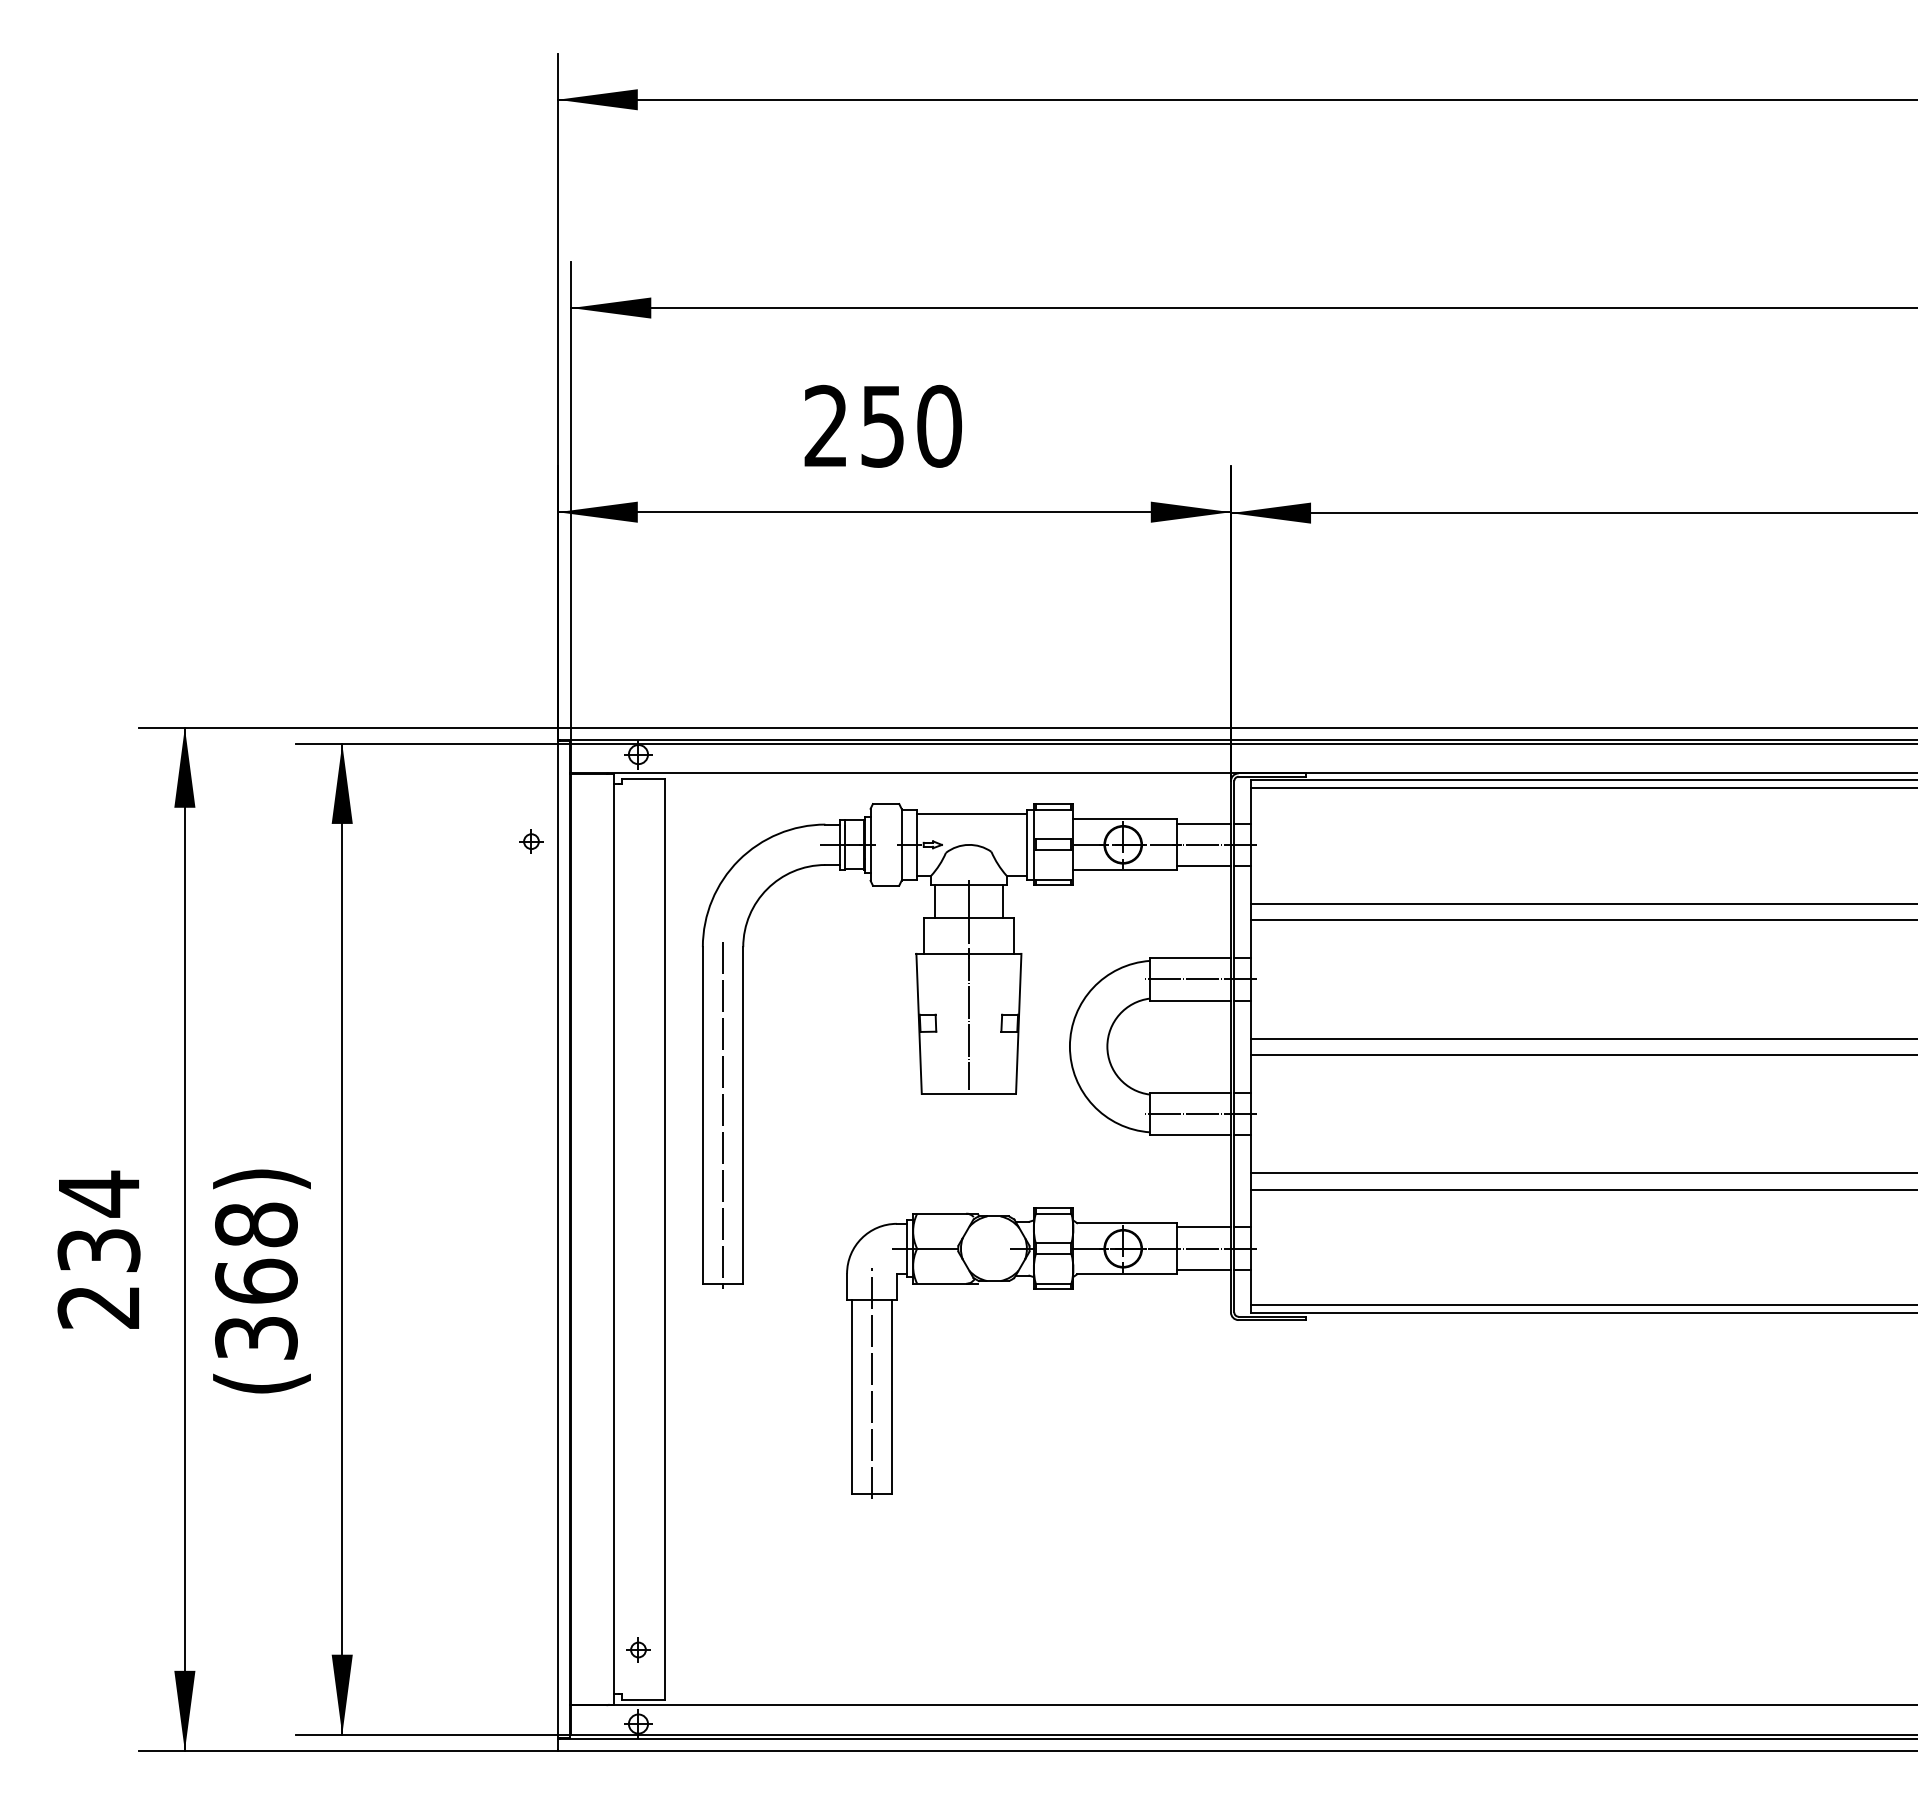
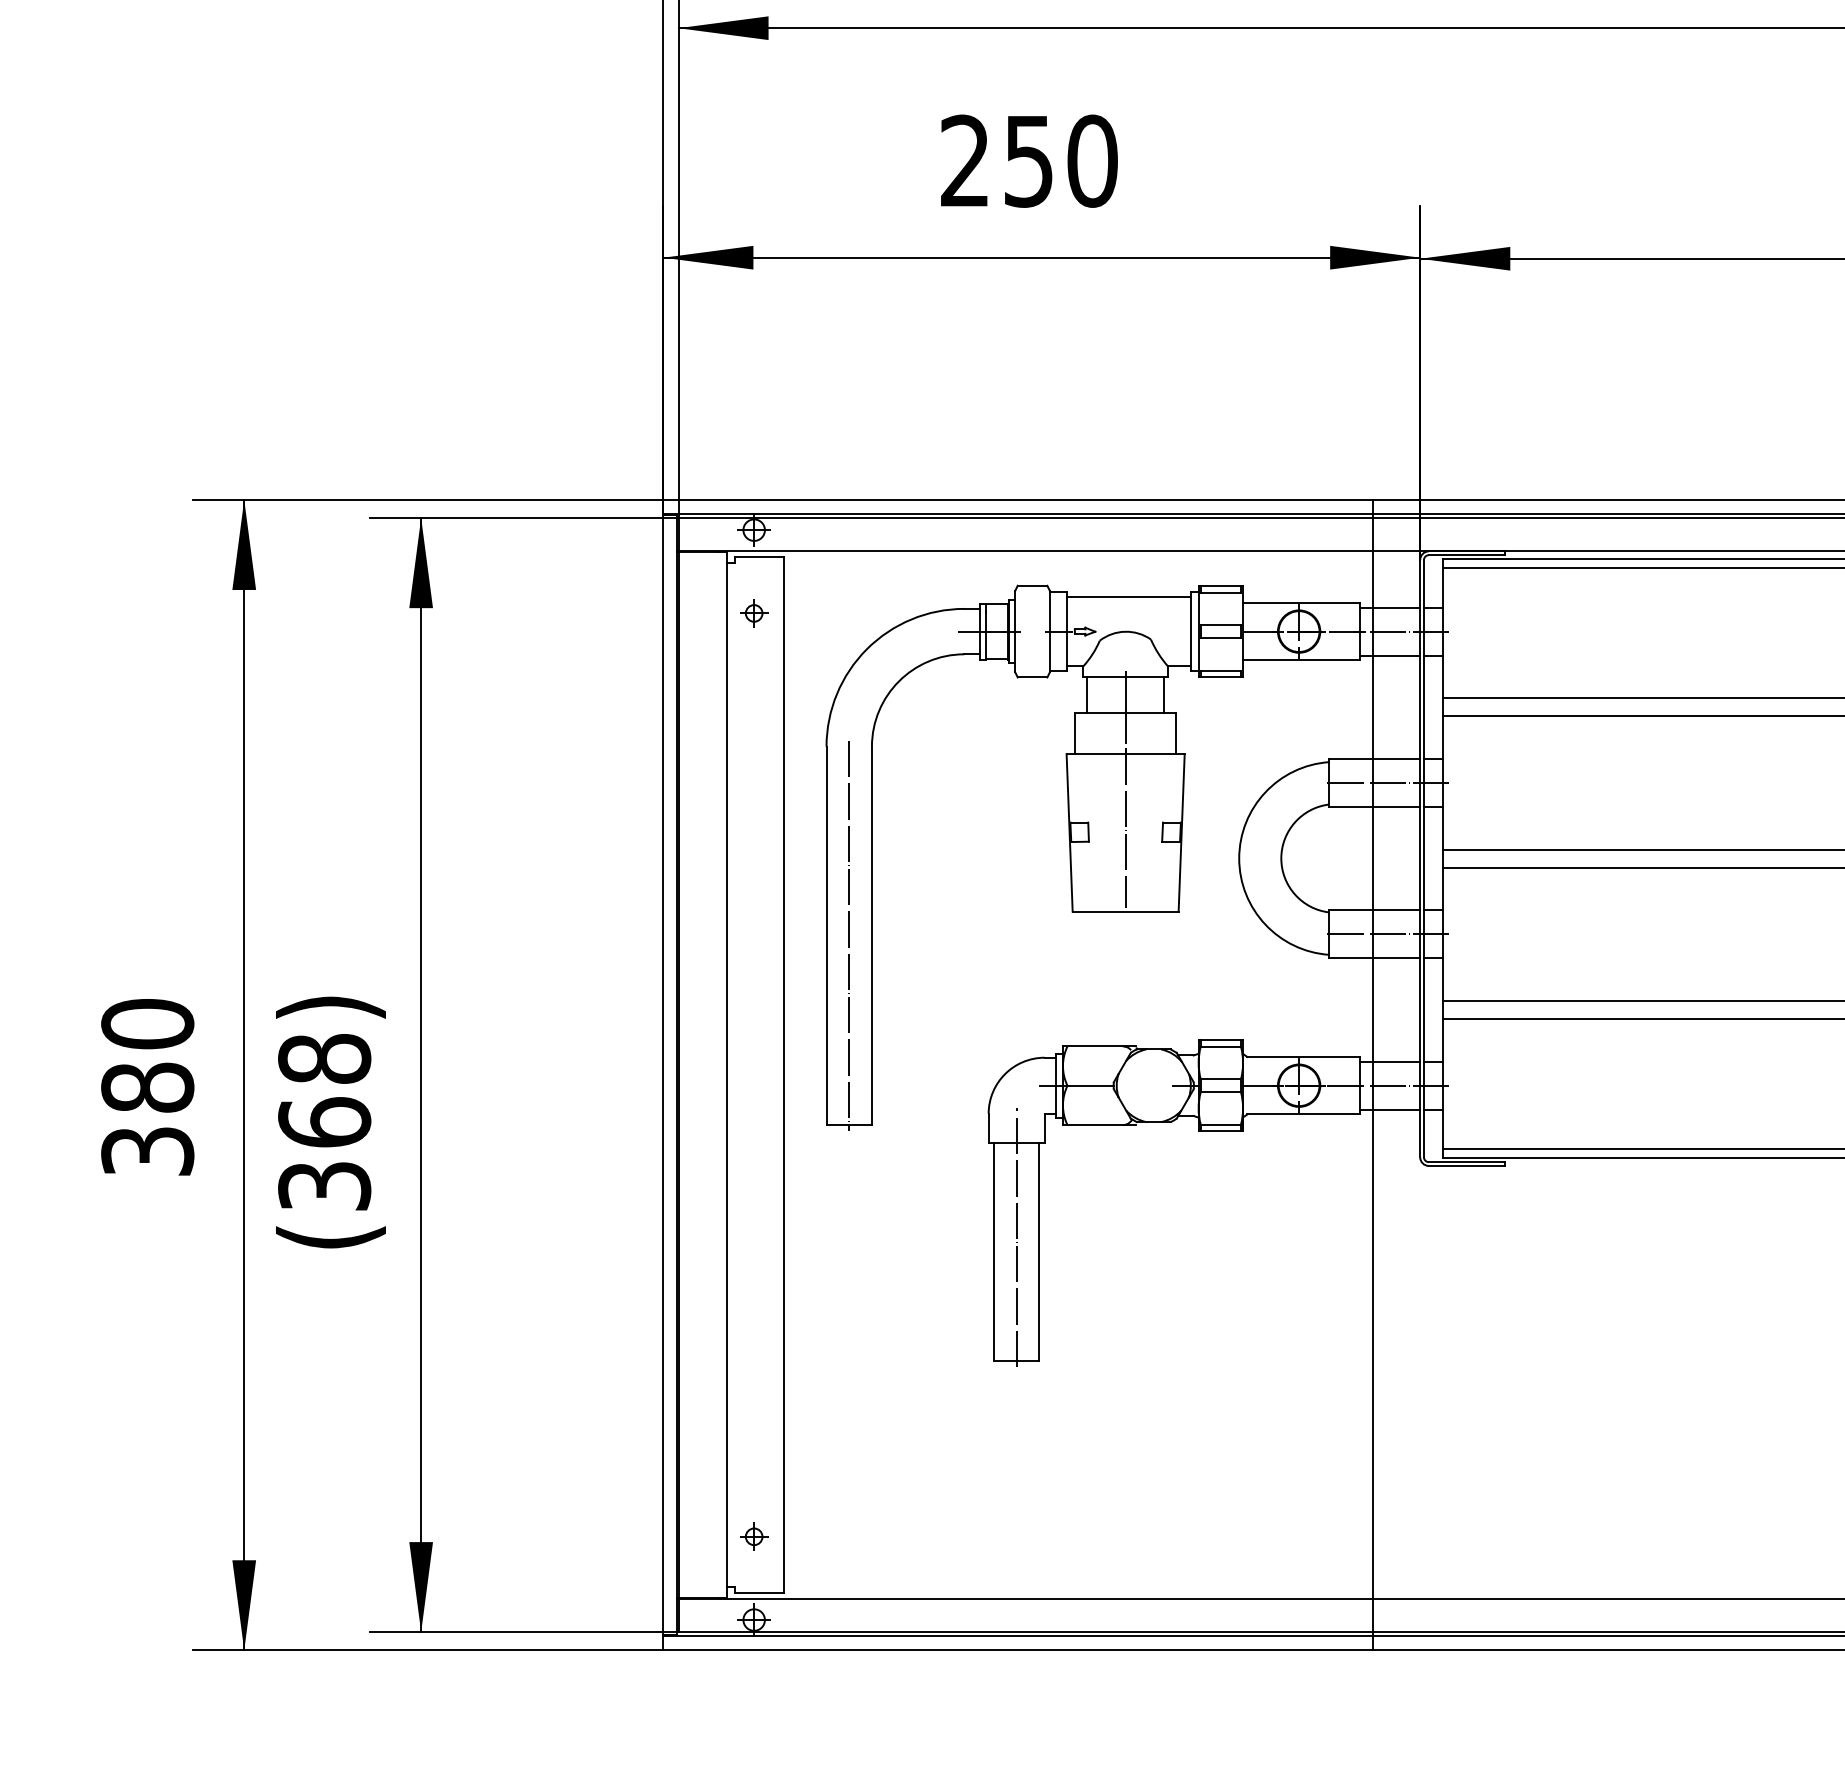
part: (531, 841) -> (754, 613), moved
line: (1189, 1238) -> (1373, 1074), added
text: (98, 1249) -> (147, 1086), 234 -> 380

